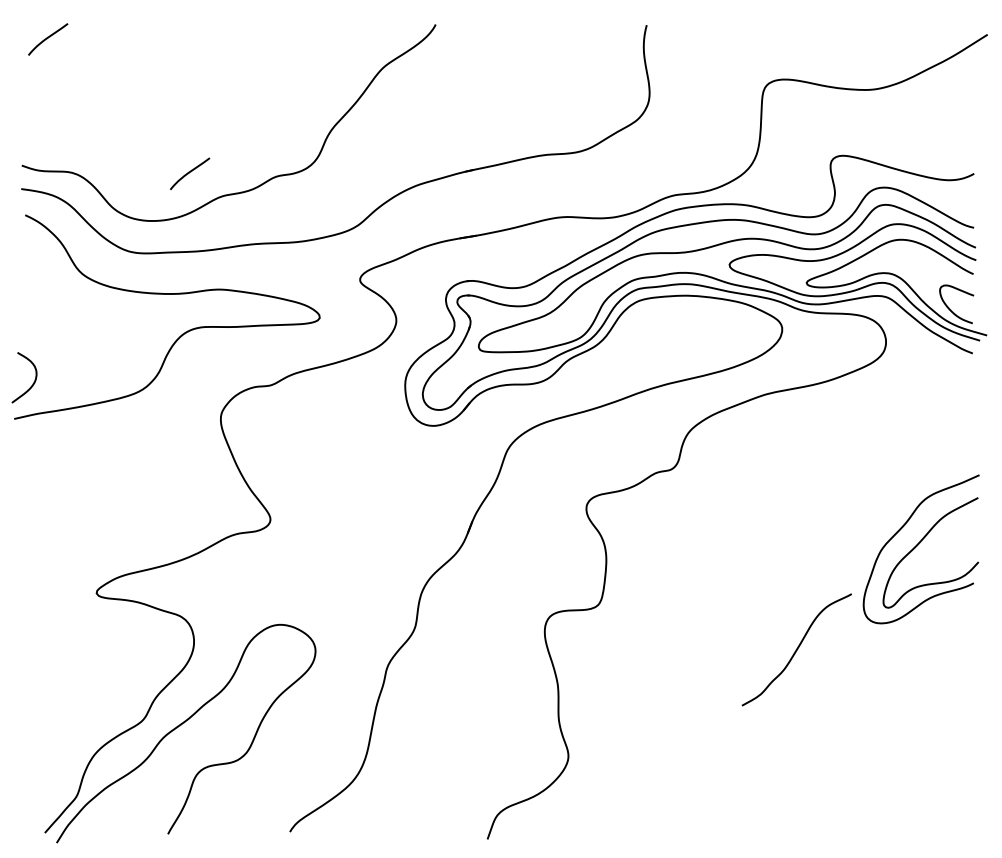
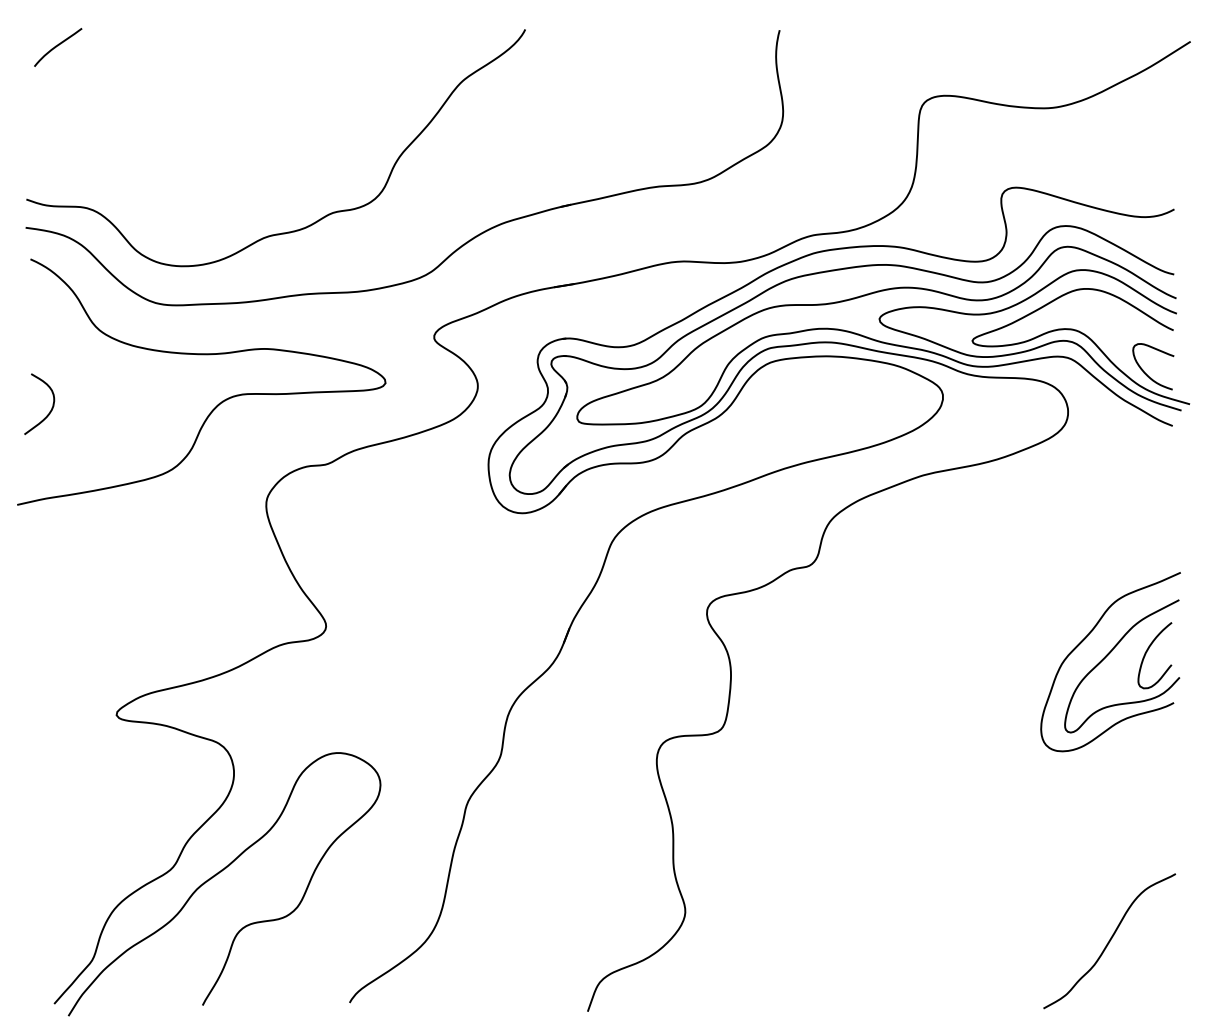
curve: (190, 173) -> (229, 208), removed
curve: (34, 380) -> (51, 407), moved
curve: (951, 541) -> (1147, 652), added
curve: (796, 650) -> (1109, 941), moved

